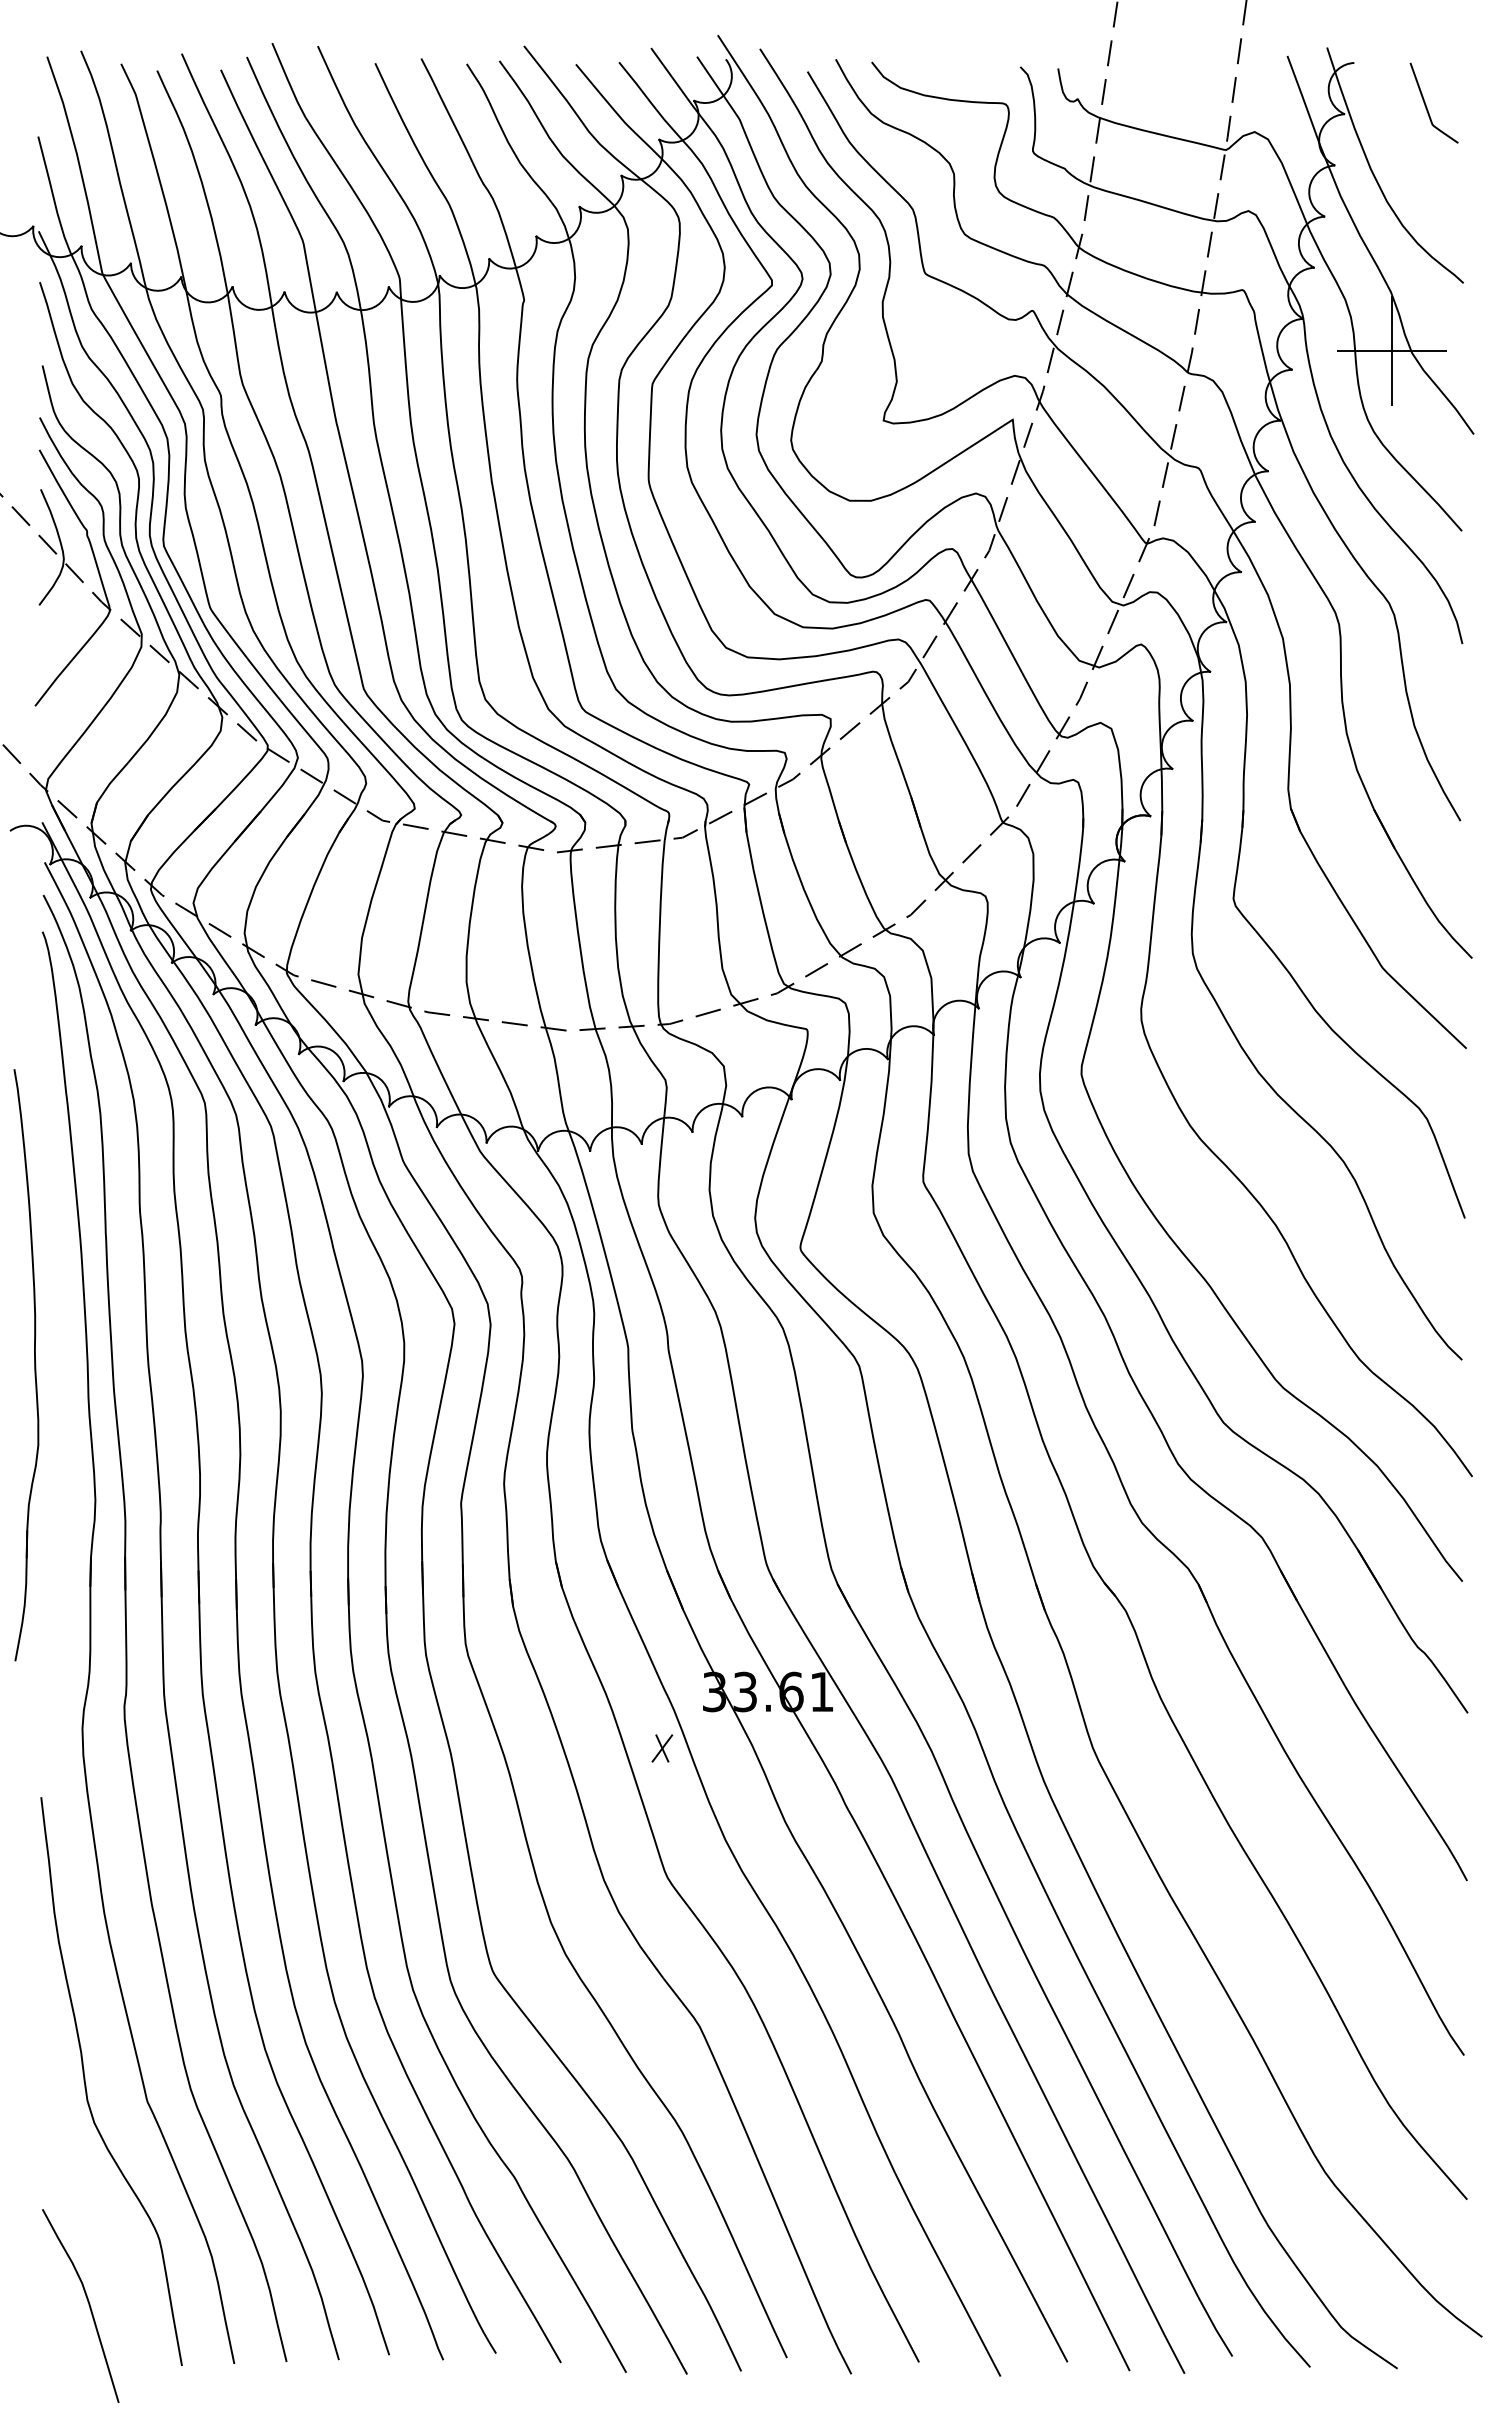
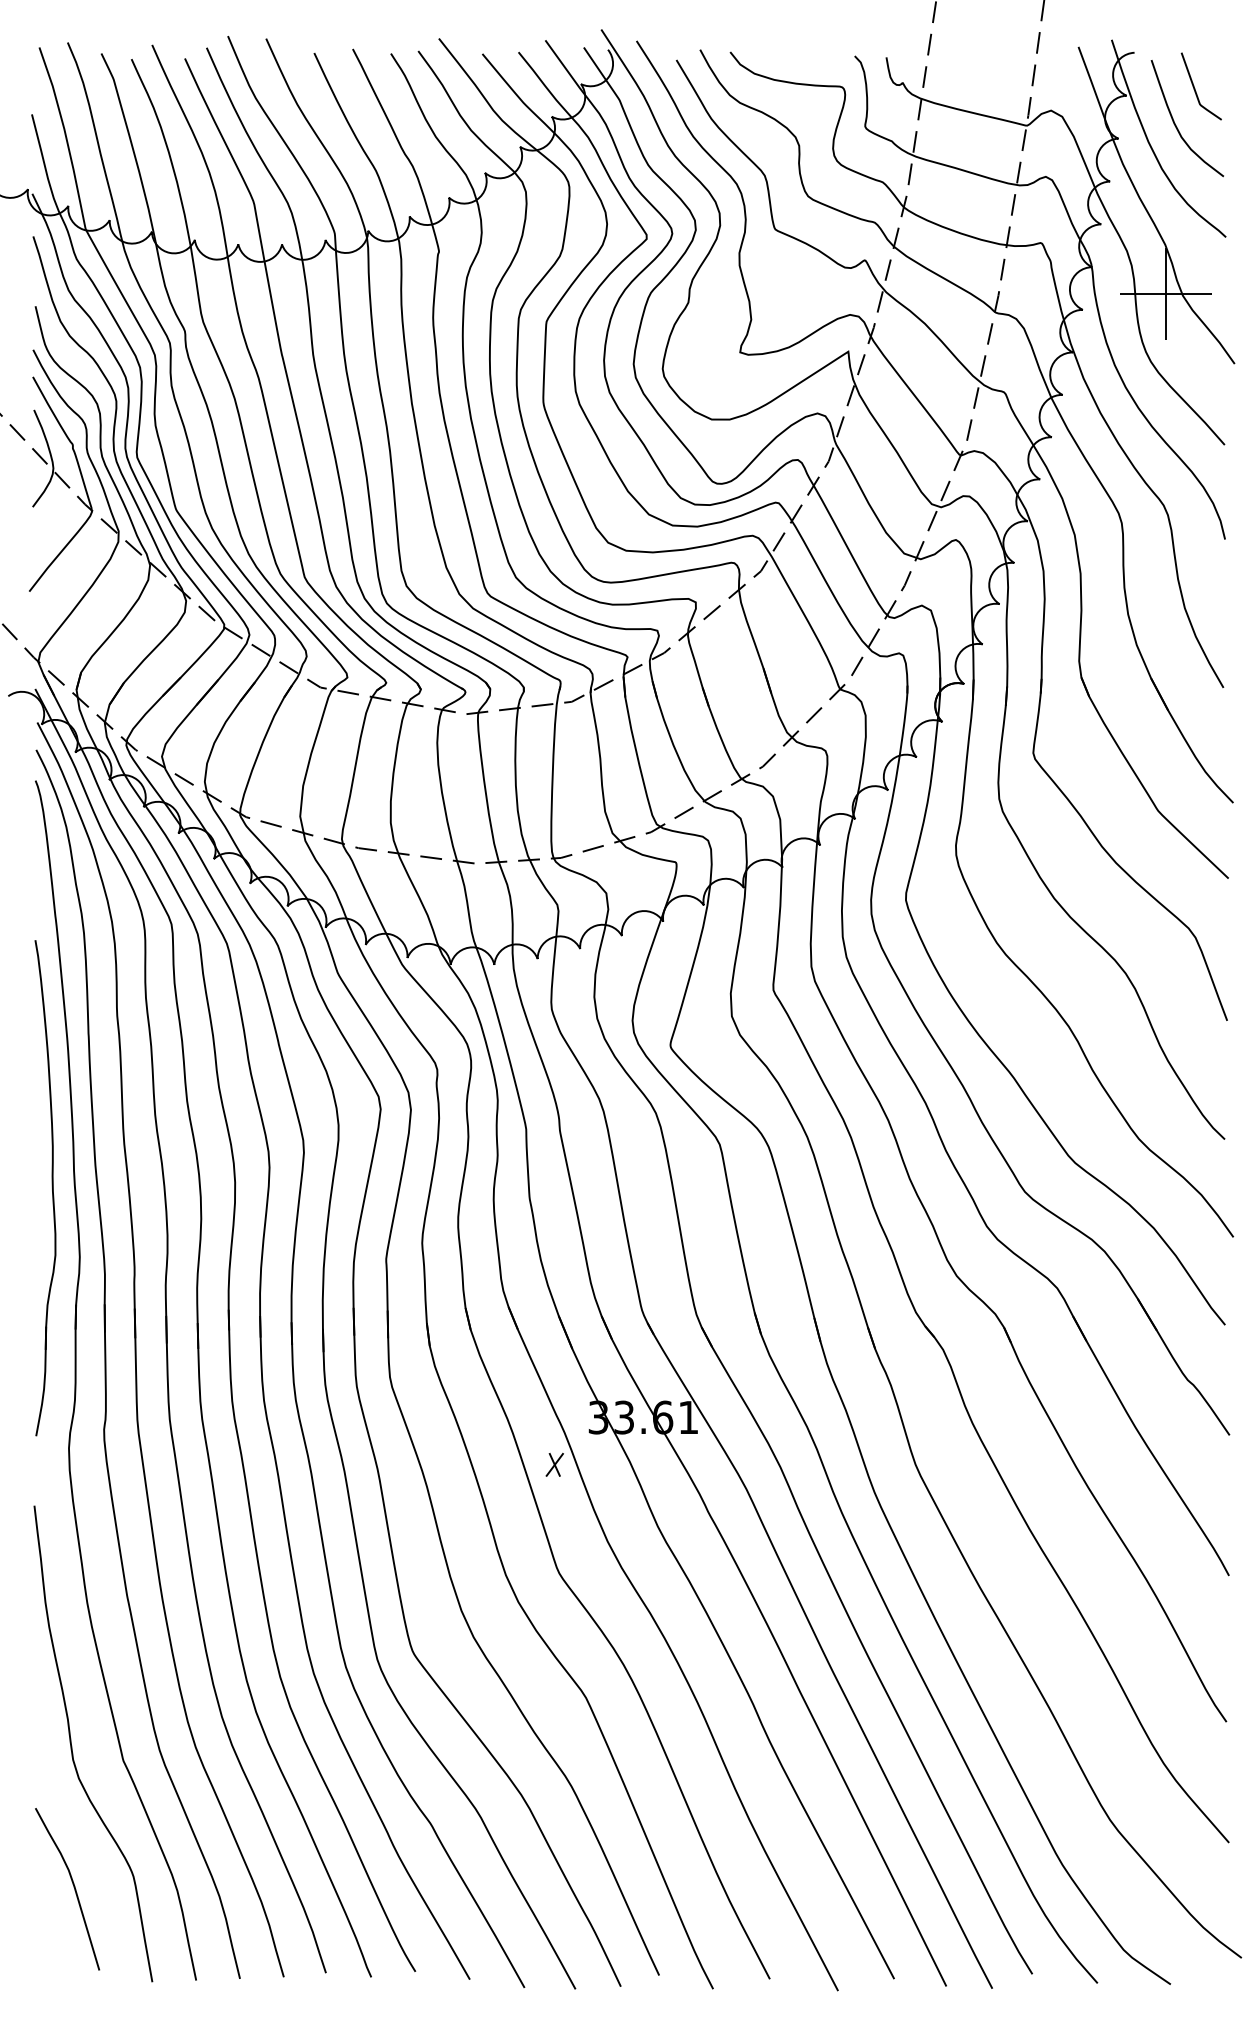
curve: (1402, 145) -> (1174, 121), added
part: (34, 1365) -> (52, 1188), moved
curve: (87, 2302) -> (73, 1886), moved

